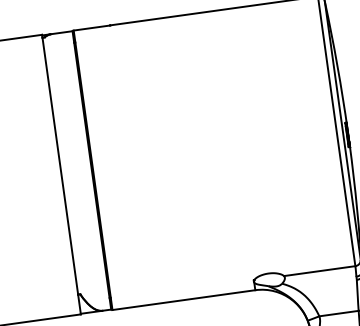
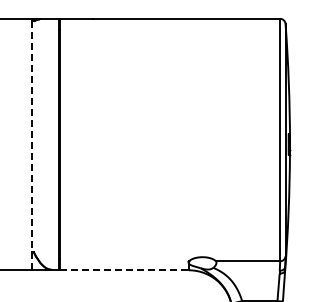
line: (62, 174) -> (32, 144), solid -> dashed
line: (184, 300) -> (125, 270), solid -> dashed

